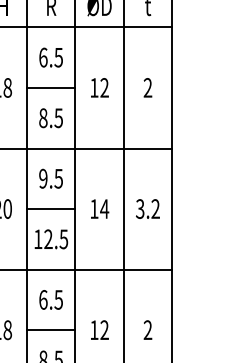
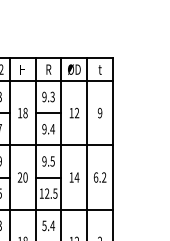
text: (50, 56) -> (48, 96), 6.5 -> 9.3
text: (146, 88) -> (99, 113), 2 -> 9
text: (50, 118) -> (48, 129), 8.5 -> 9.4
text: (139, 208) -> (95, 177), 3.2 -> 6.2
text: (50, 299) -> (48, 225), 6.5 -> 5.4

